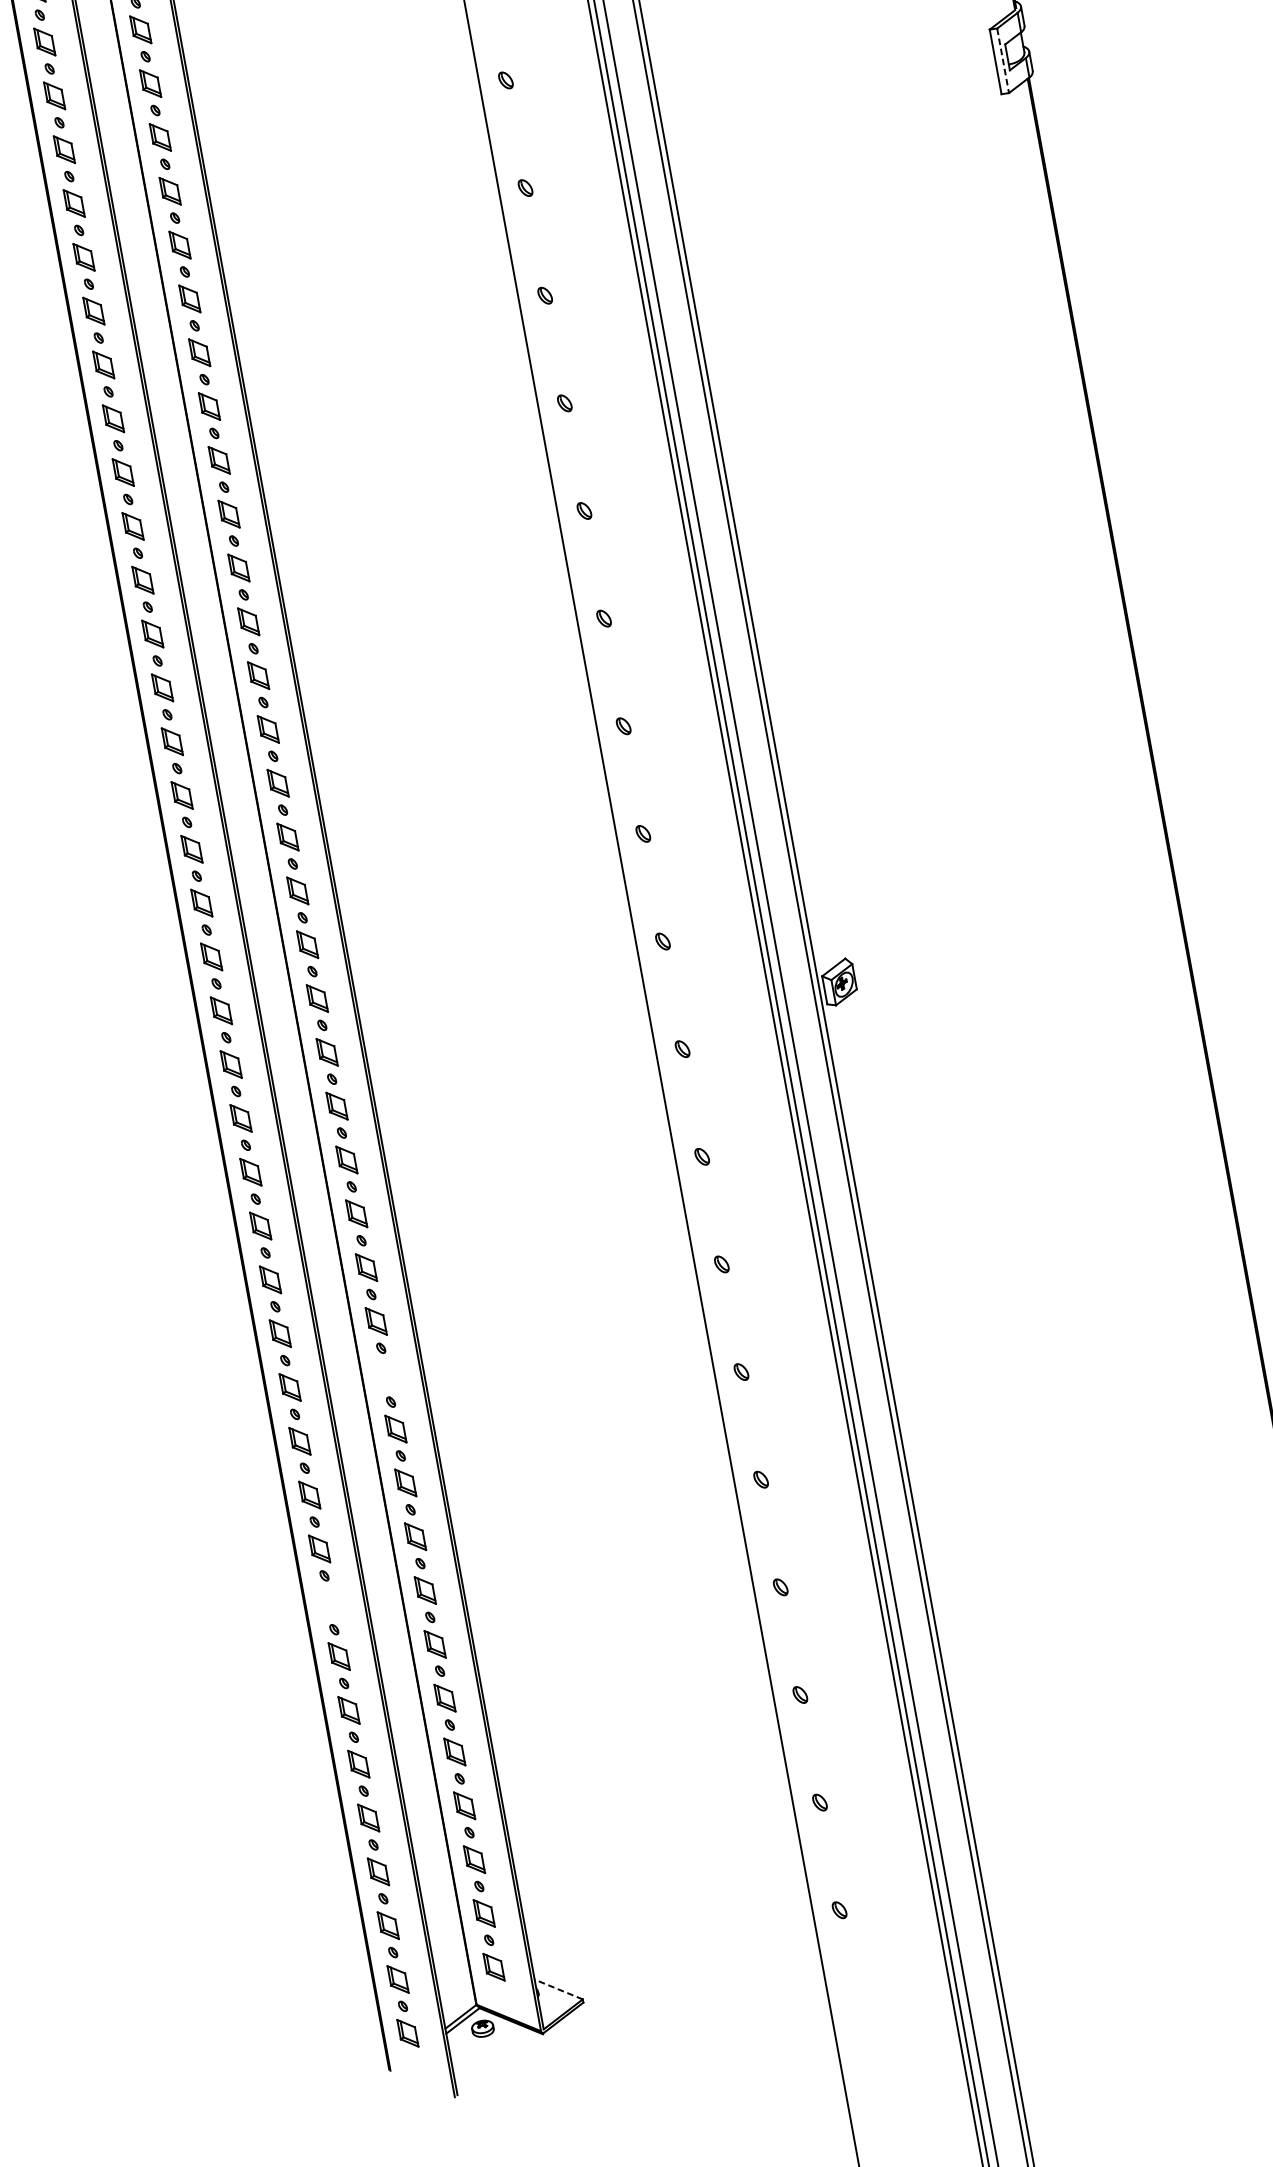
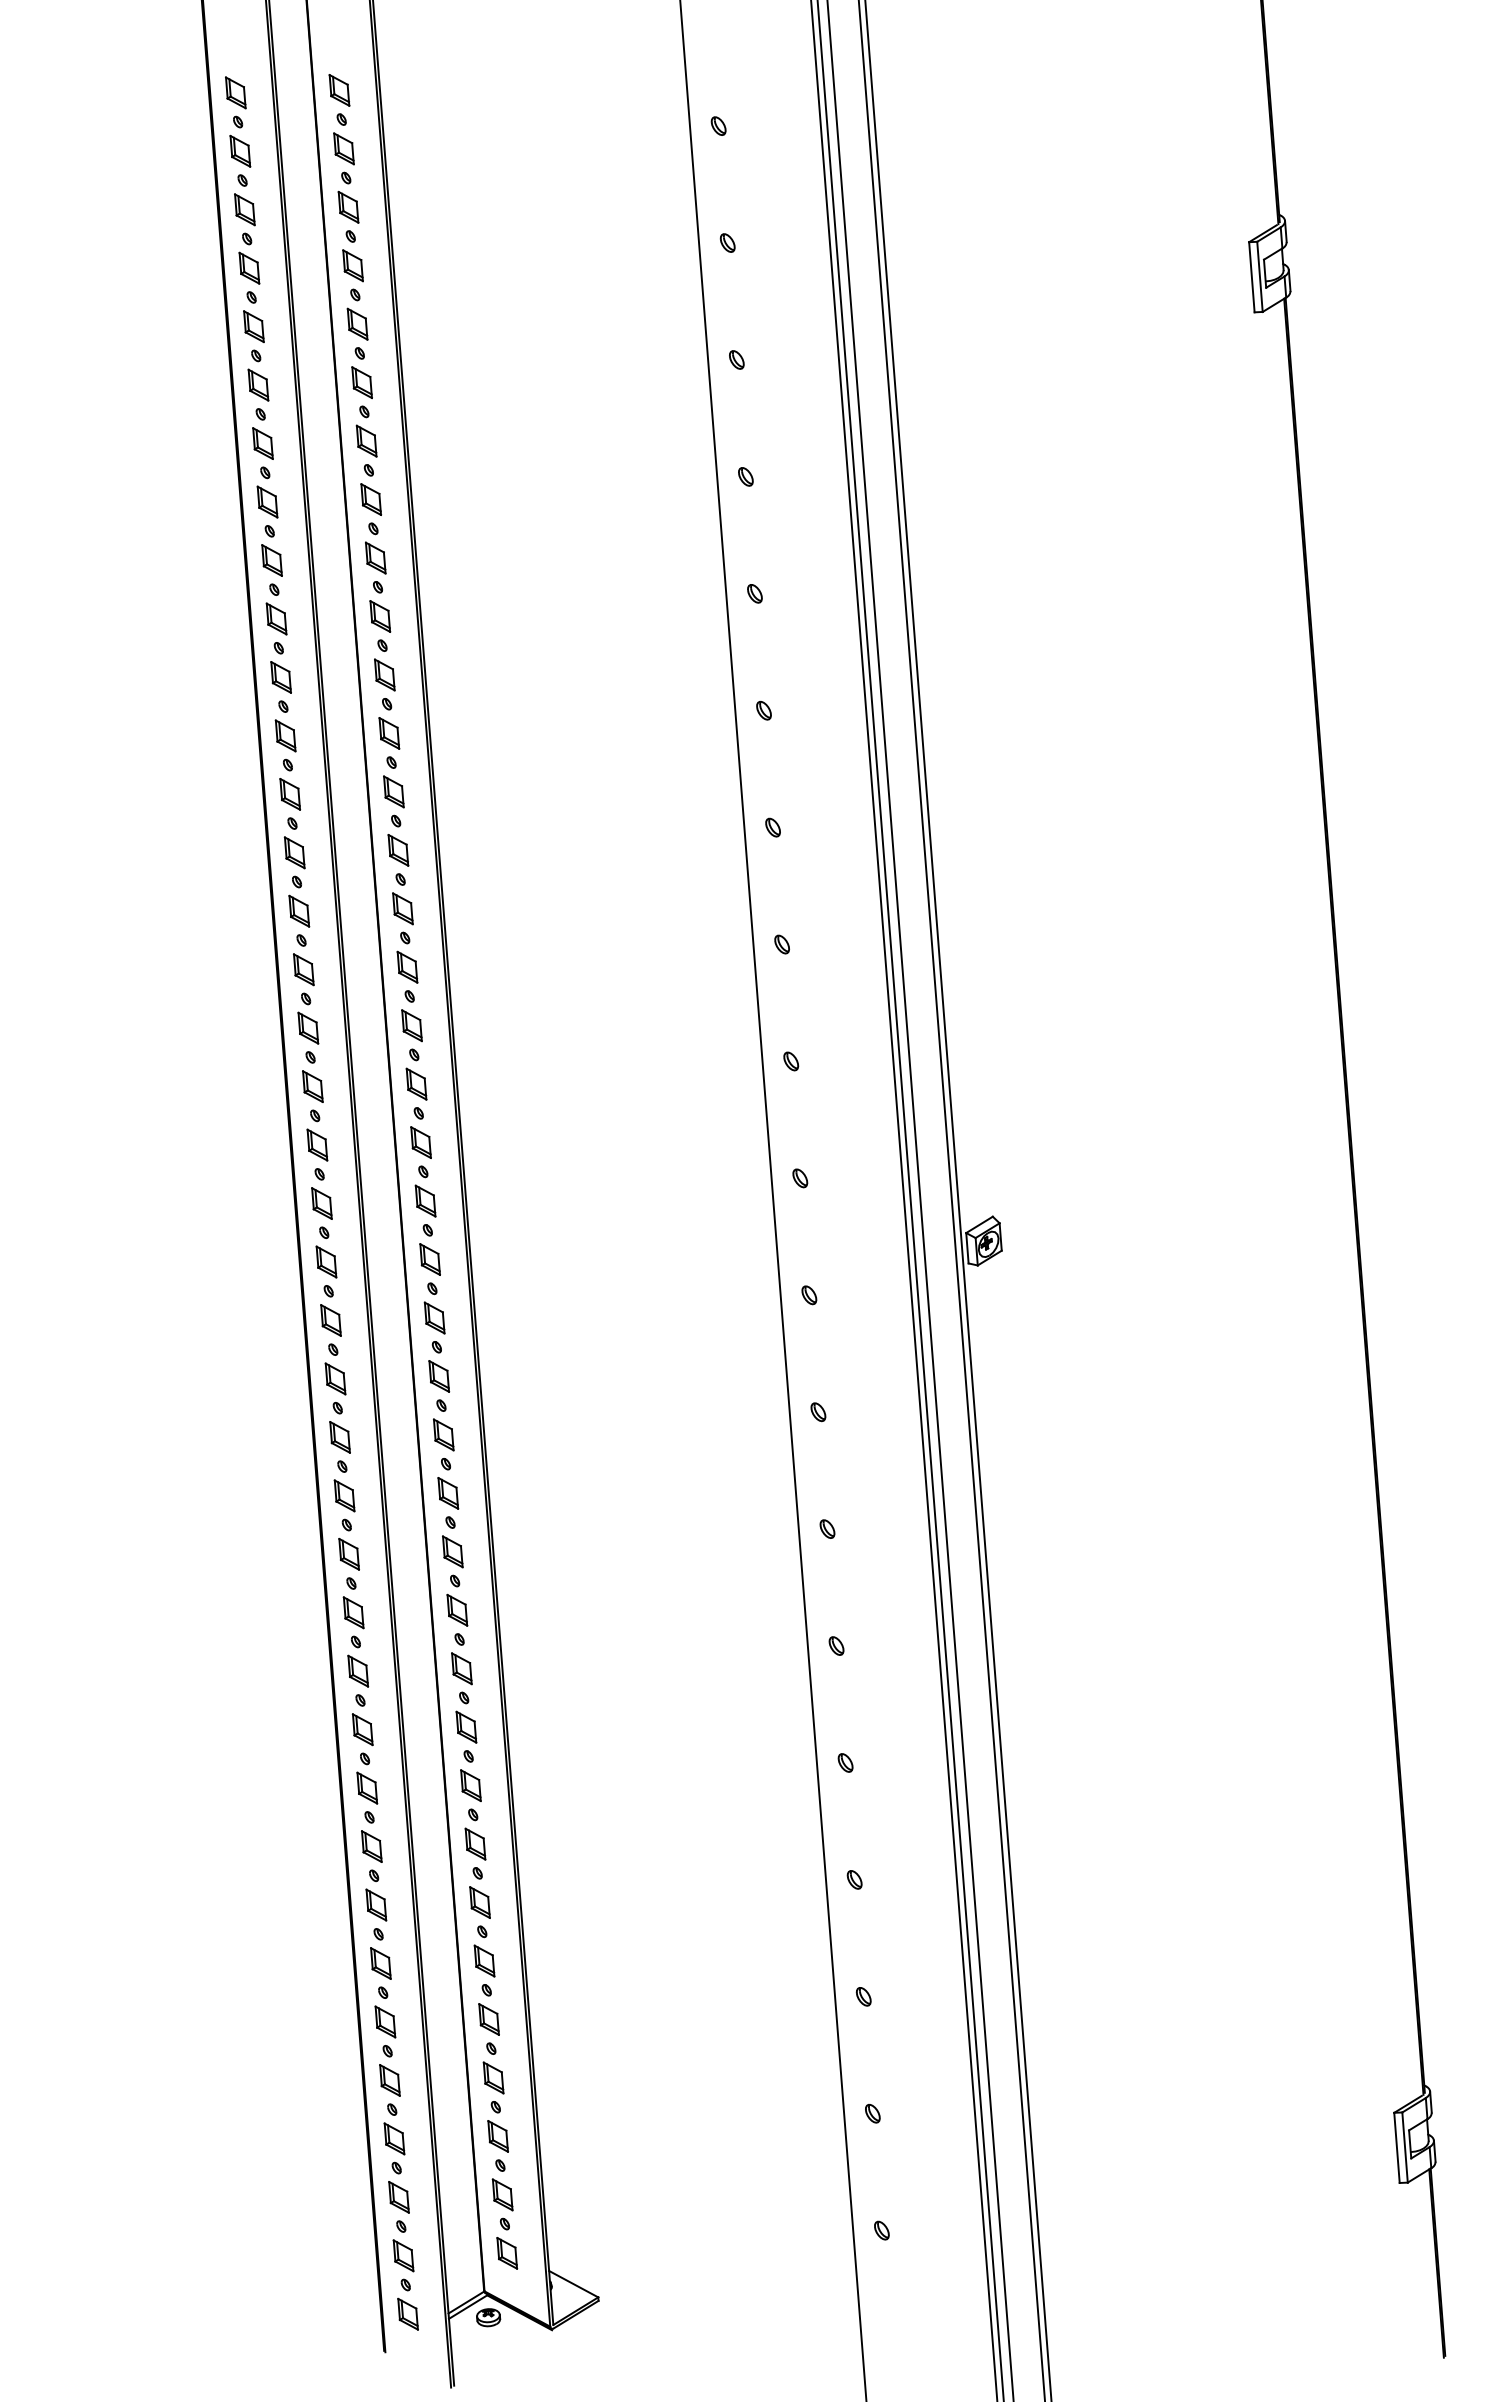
line: (1003, 61) -> (1260, 277), dashed -> solid
part: (386, 1374) -> (457, 1609), added
part: (329, 1602) -> (371, 1846), added
line: (558, 1989) -> (573, 2284), dashed -> solid

